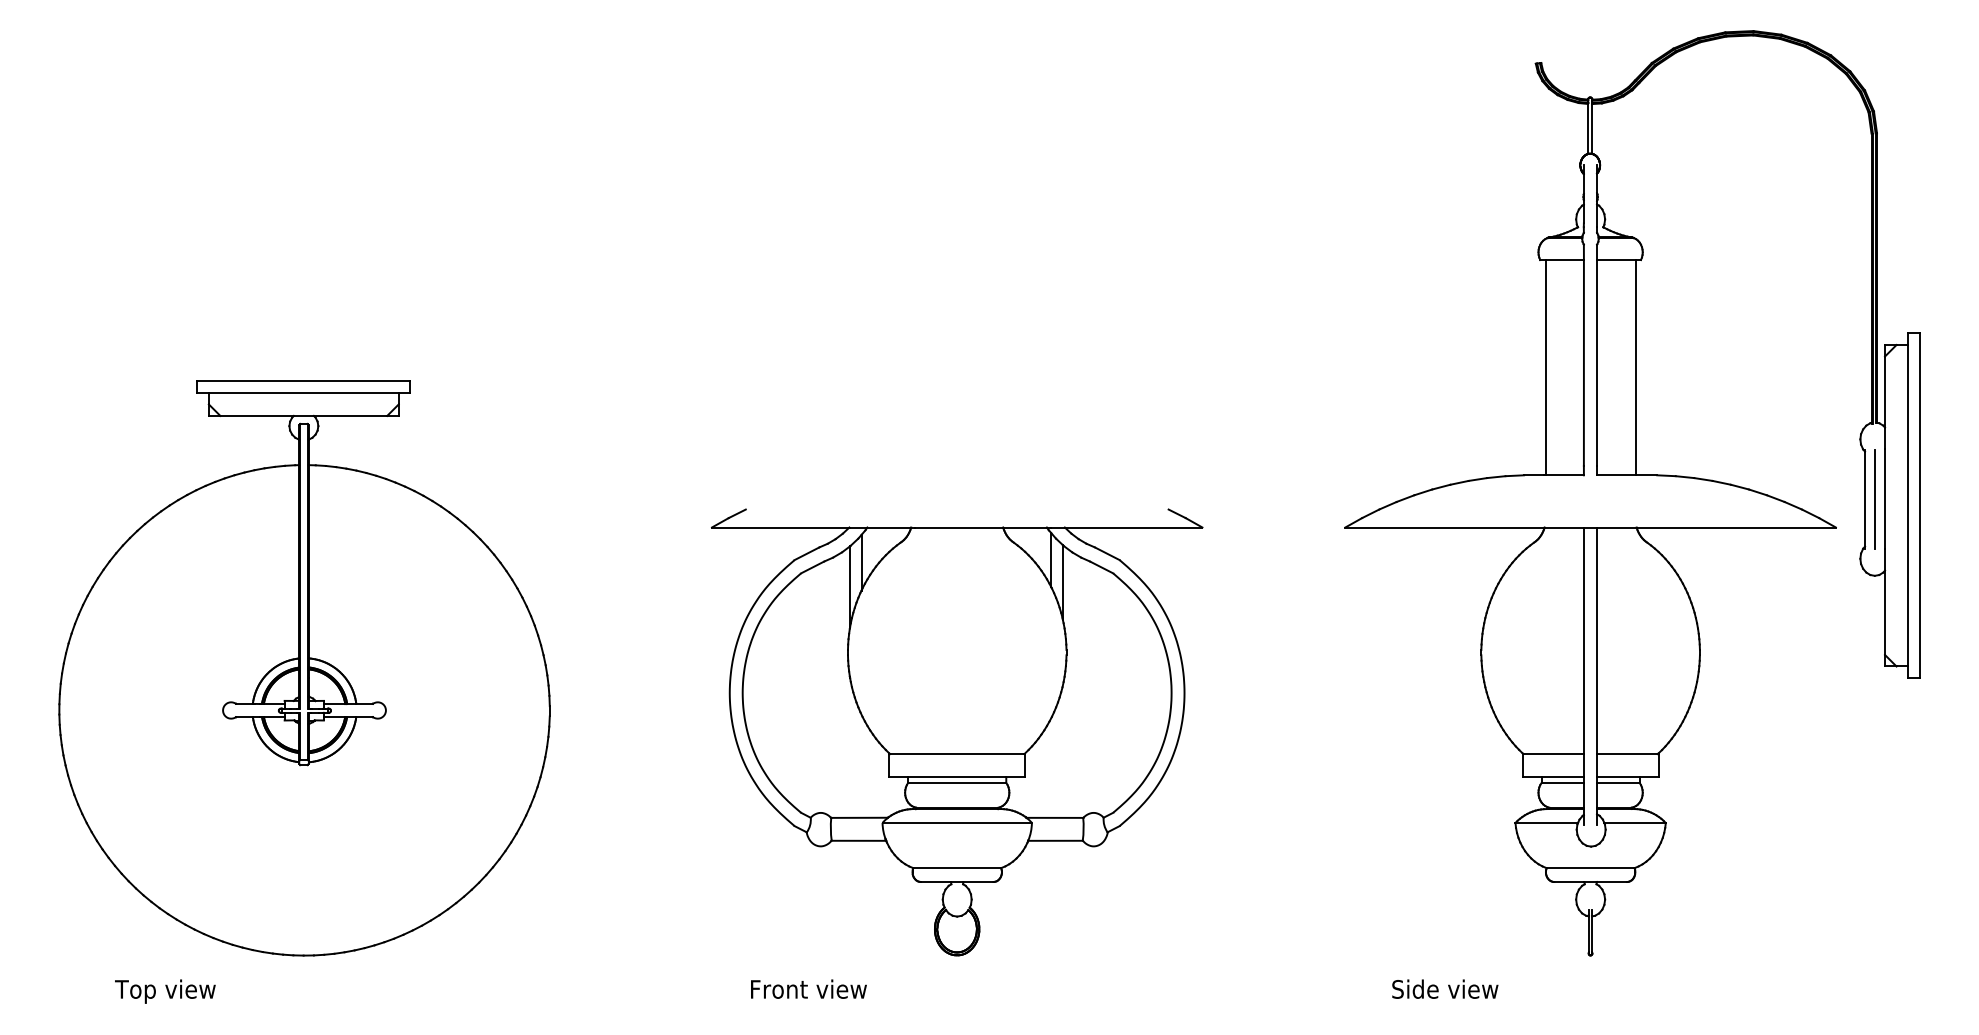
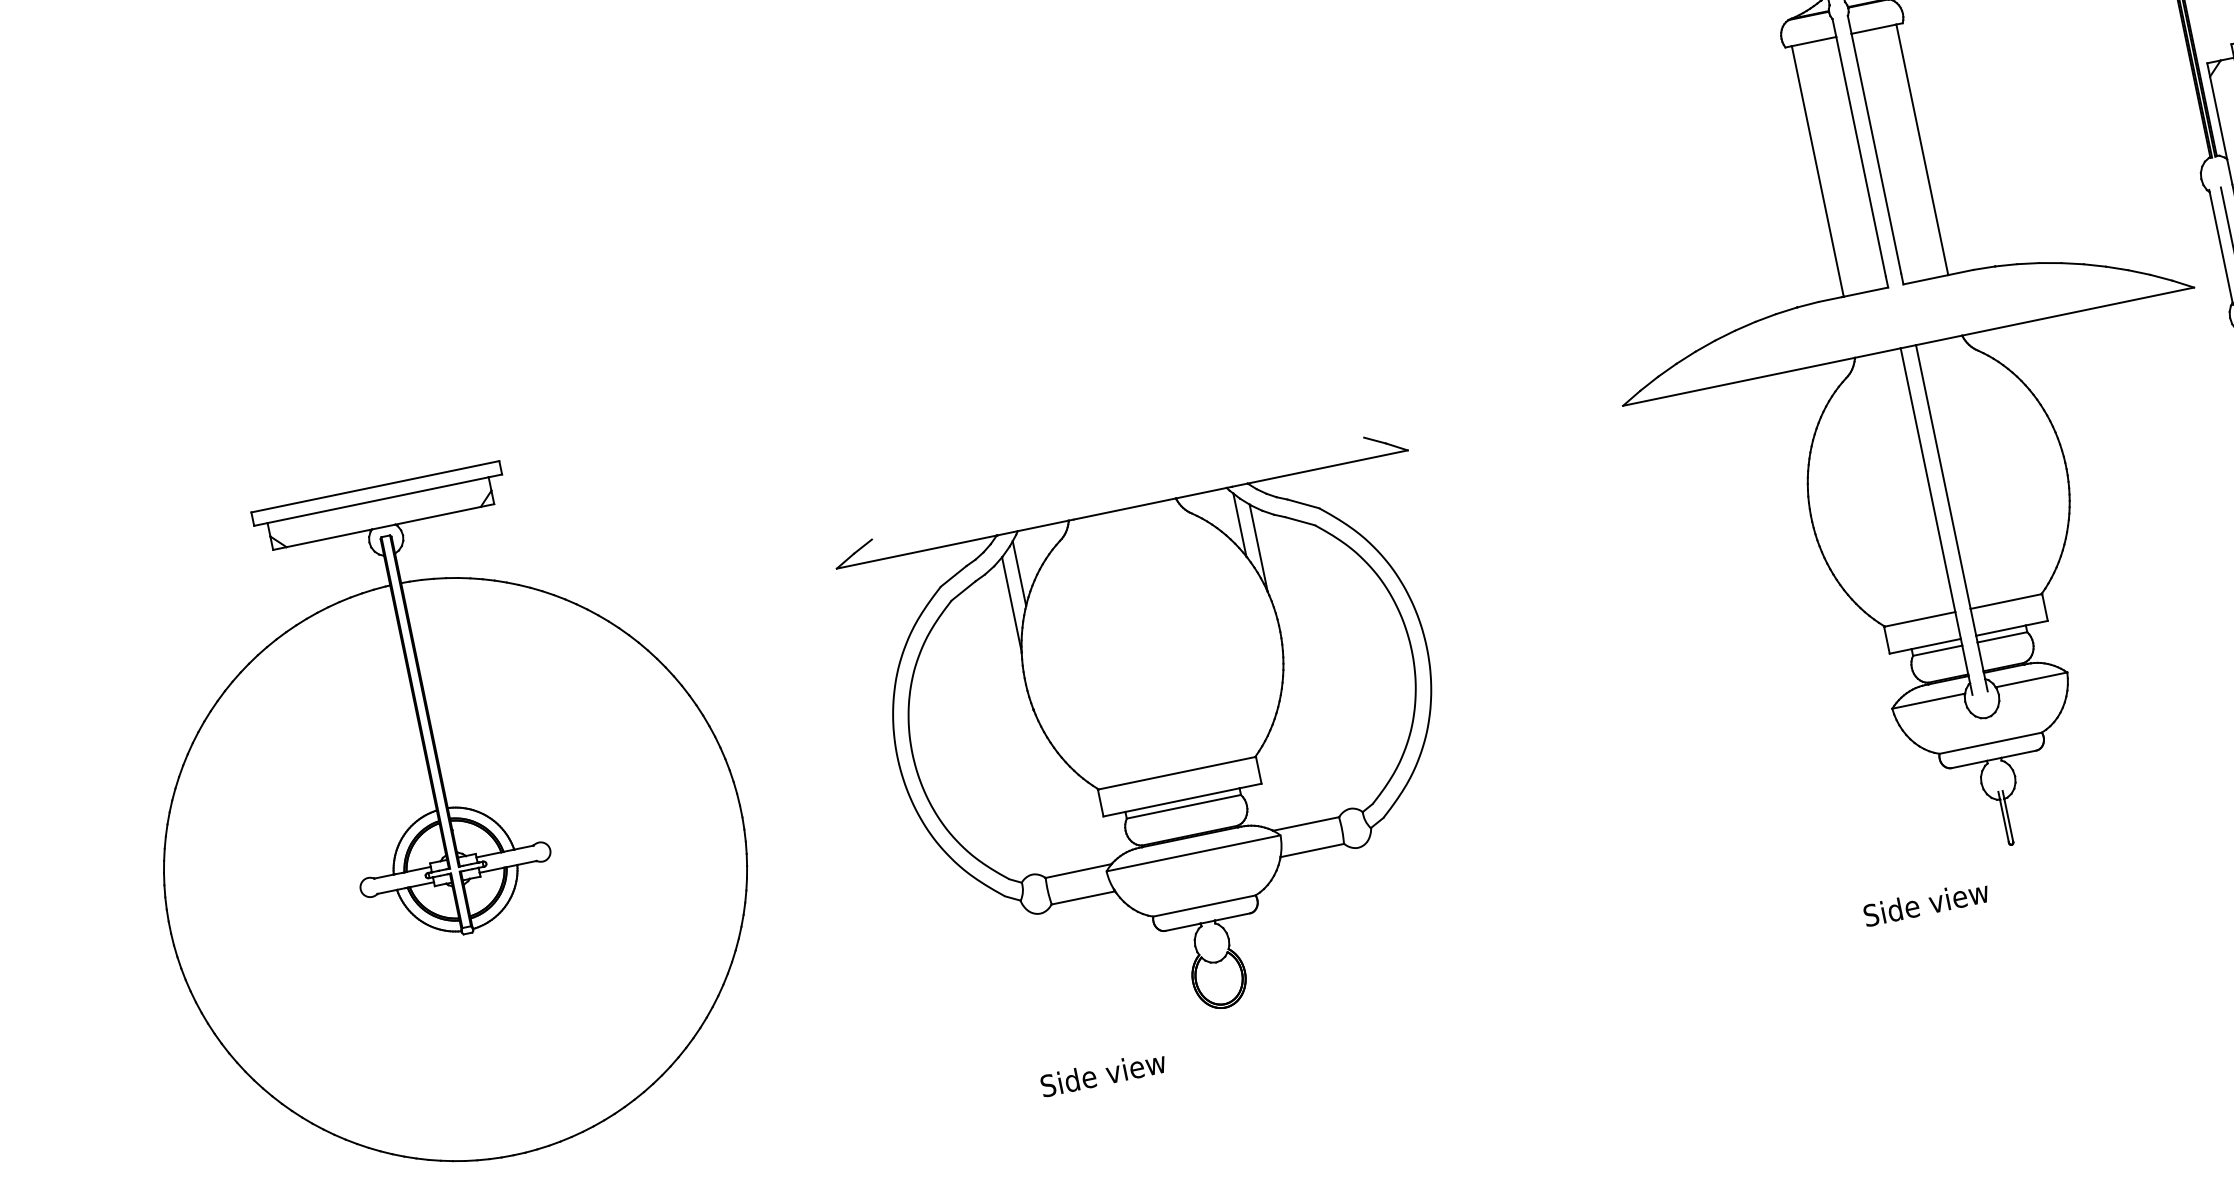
part: (957, 732) -> (1172, 748), moved
text: (808, 988) -> (1109, 1071), Front view -> Side view
text: (1445, 988) -> (1926, 902), moved

